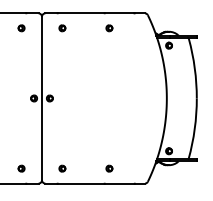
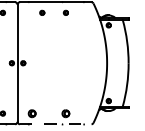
part: (62, 28) -> (42, 13), moved
part: (62, 168) -> (32, 113), size x1.6
part: (109, 168) -> (66, 113), size x1.6
line: (95, 183) -> (55, 124), solid -> dashed

